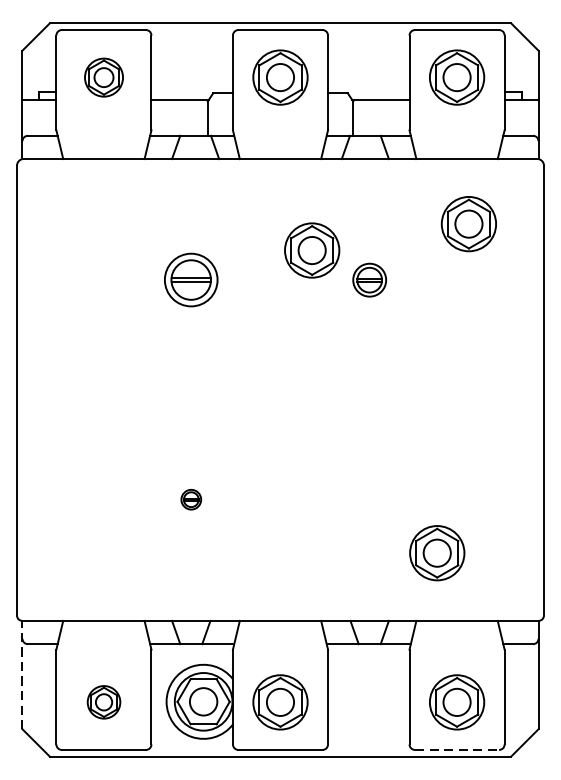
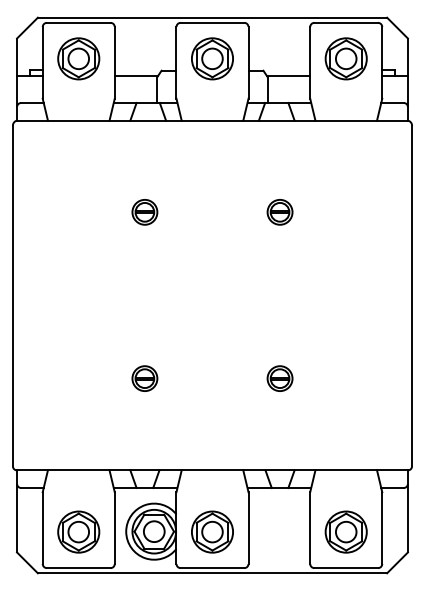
part: (103, 77) -> (78, 58), size x1.43
part: (467, 223) -> (354, 169), removed
part: (312, 250) -> (236, 189), removed
part: (190, 280) -> (144, 212), size x0.62
part: (190, 499) -> (144, 378), size x1.67
part: (368, 499) -> (279, 378), added
part: (436, 552) -> (330, 418), removed
line: (23, 673) -> (17, 510), dashed -> solid
part: (103, 701) -> (78, 531), size x1.67
line: (457, 750) -> (346, 568), dashed -> solid

